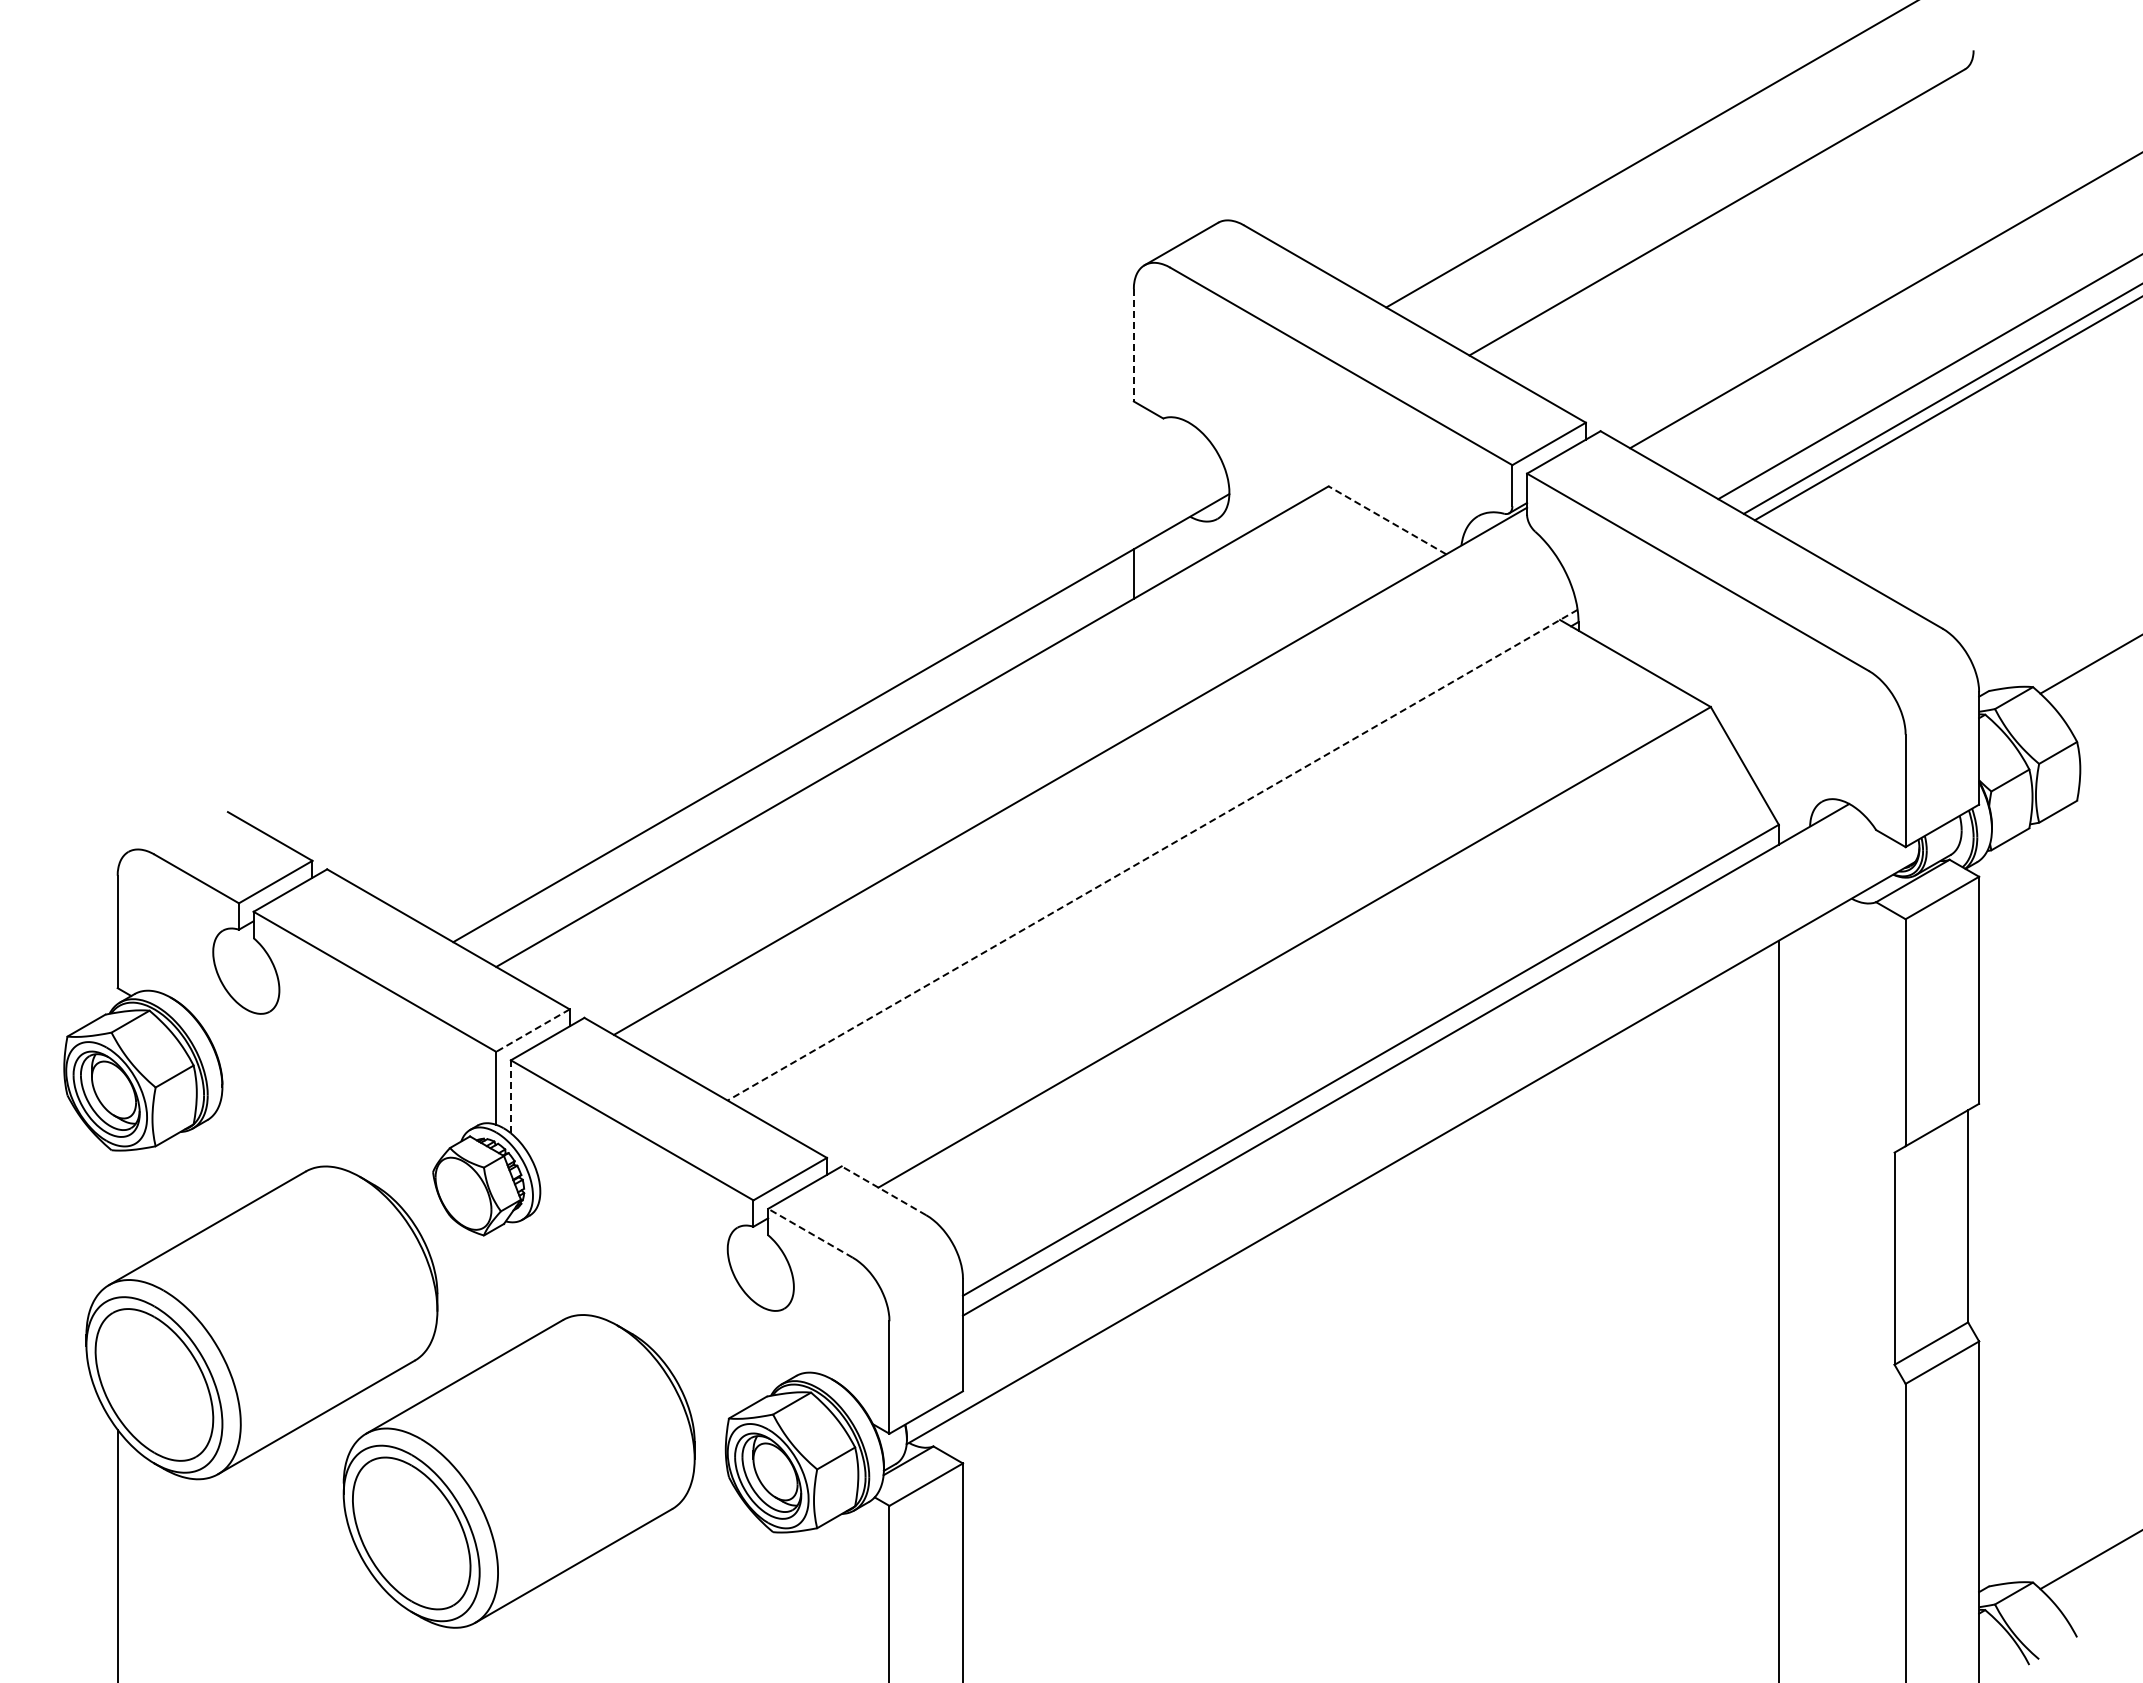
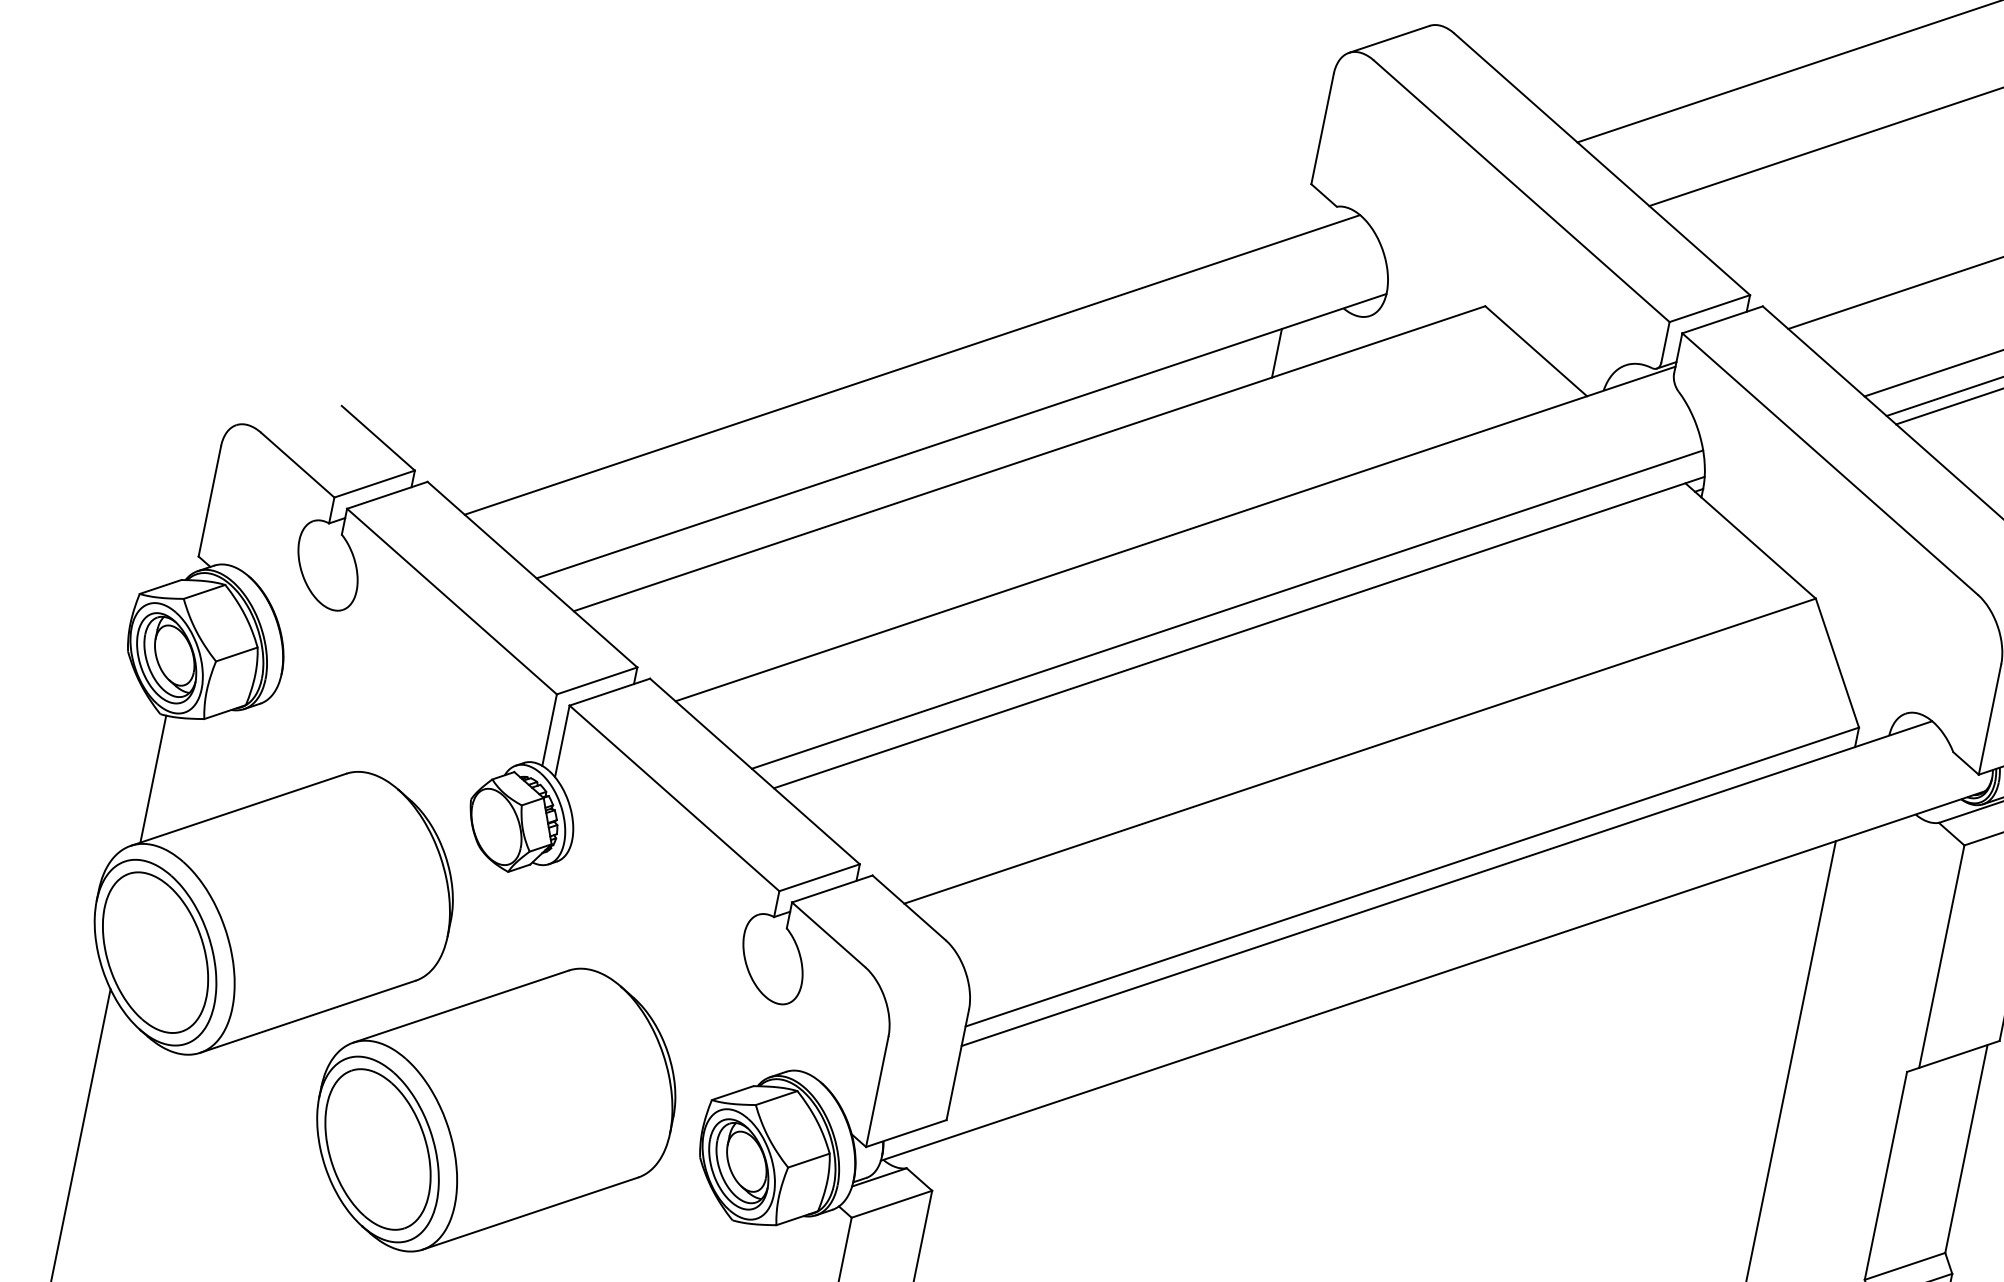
line: (1133, 345) -> (1322, 129), dashed -> solid
line: (1387, 520) -> (1536, 351), dashed -> solid
line: (778, 658) -> (911, 365), added
line: (1136, 834) -> (1227, 609), added
line: (1152, 855) -> (1239, 632), dashed -> solid
line: (532, 1030) -> (596, 680), dashed -> solid
line: (510, 1096) -> (561, 740), dashed -> solid
line: (883, 1190) -> (908, 907), dashed -> solid
line: (117, 1215) -> (153, 779), added
line: (810, 1233) -> (828, 935), dashed -> solid

